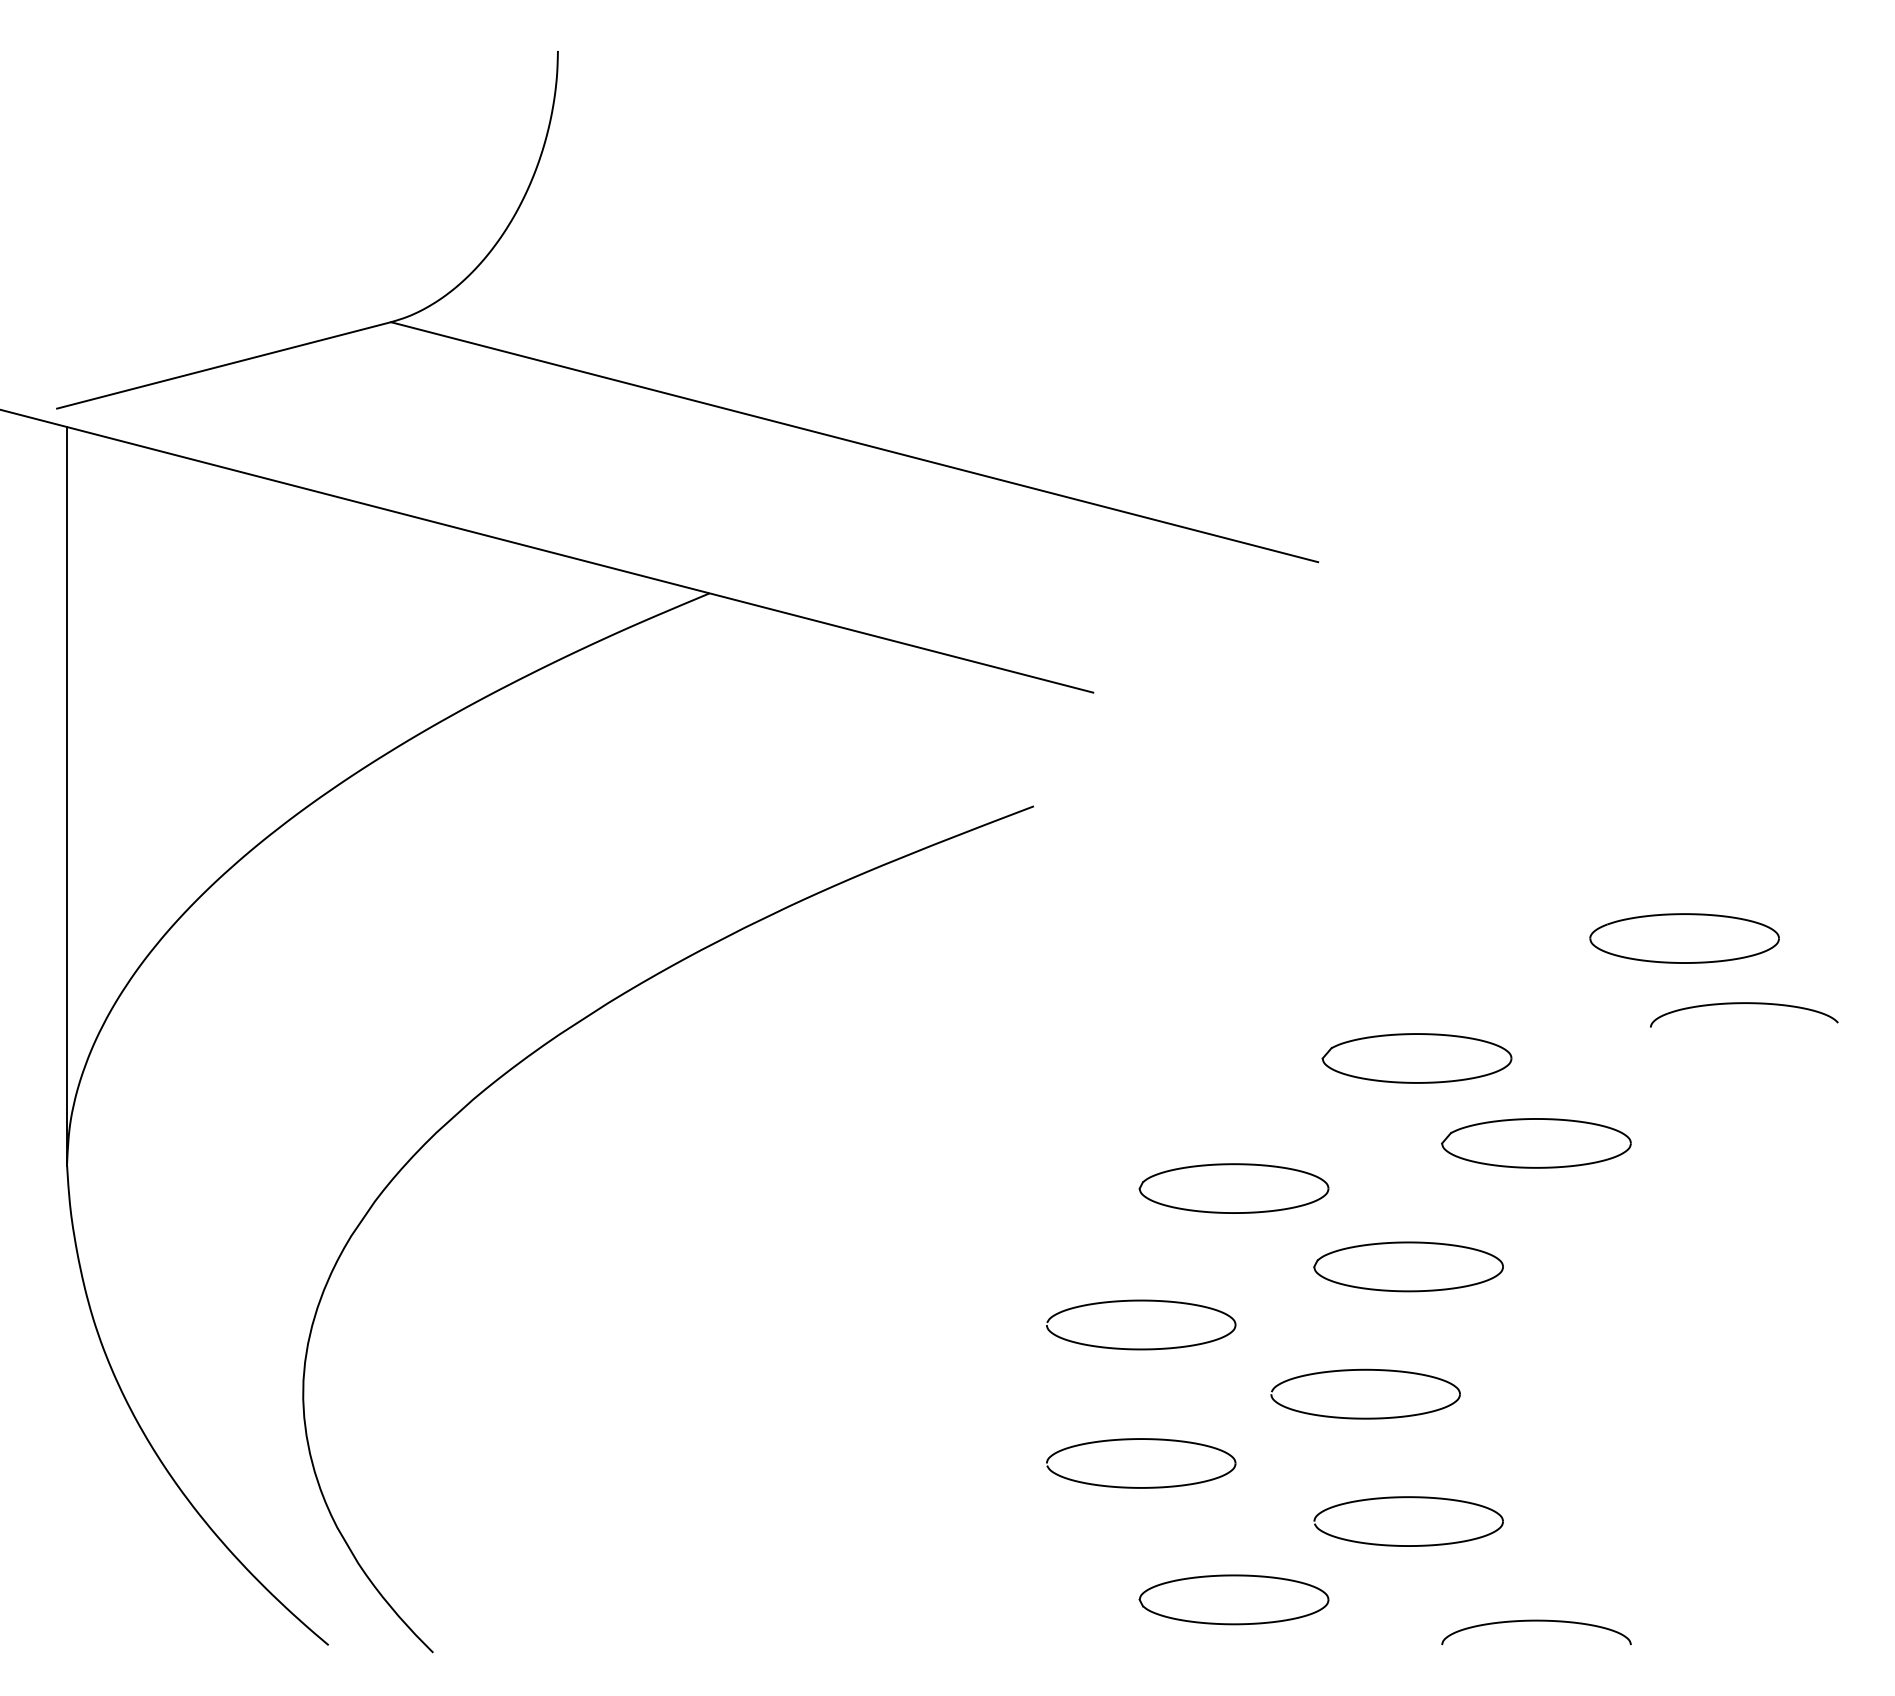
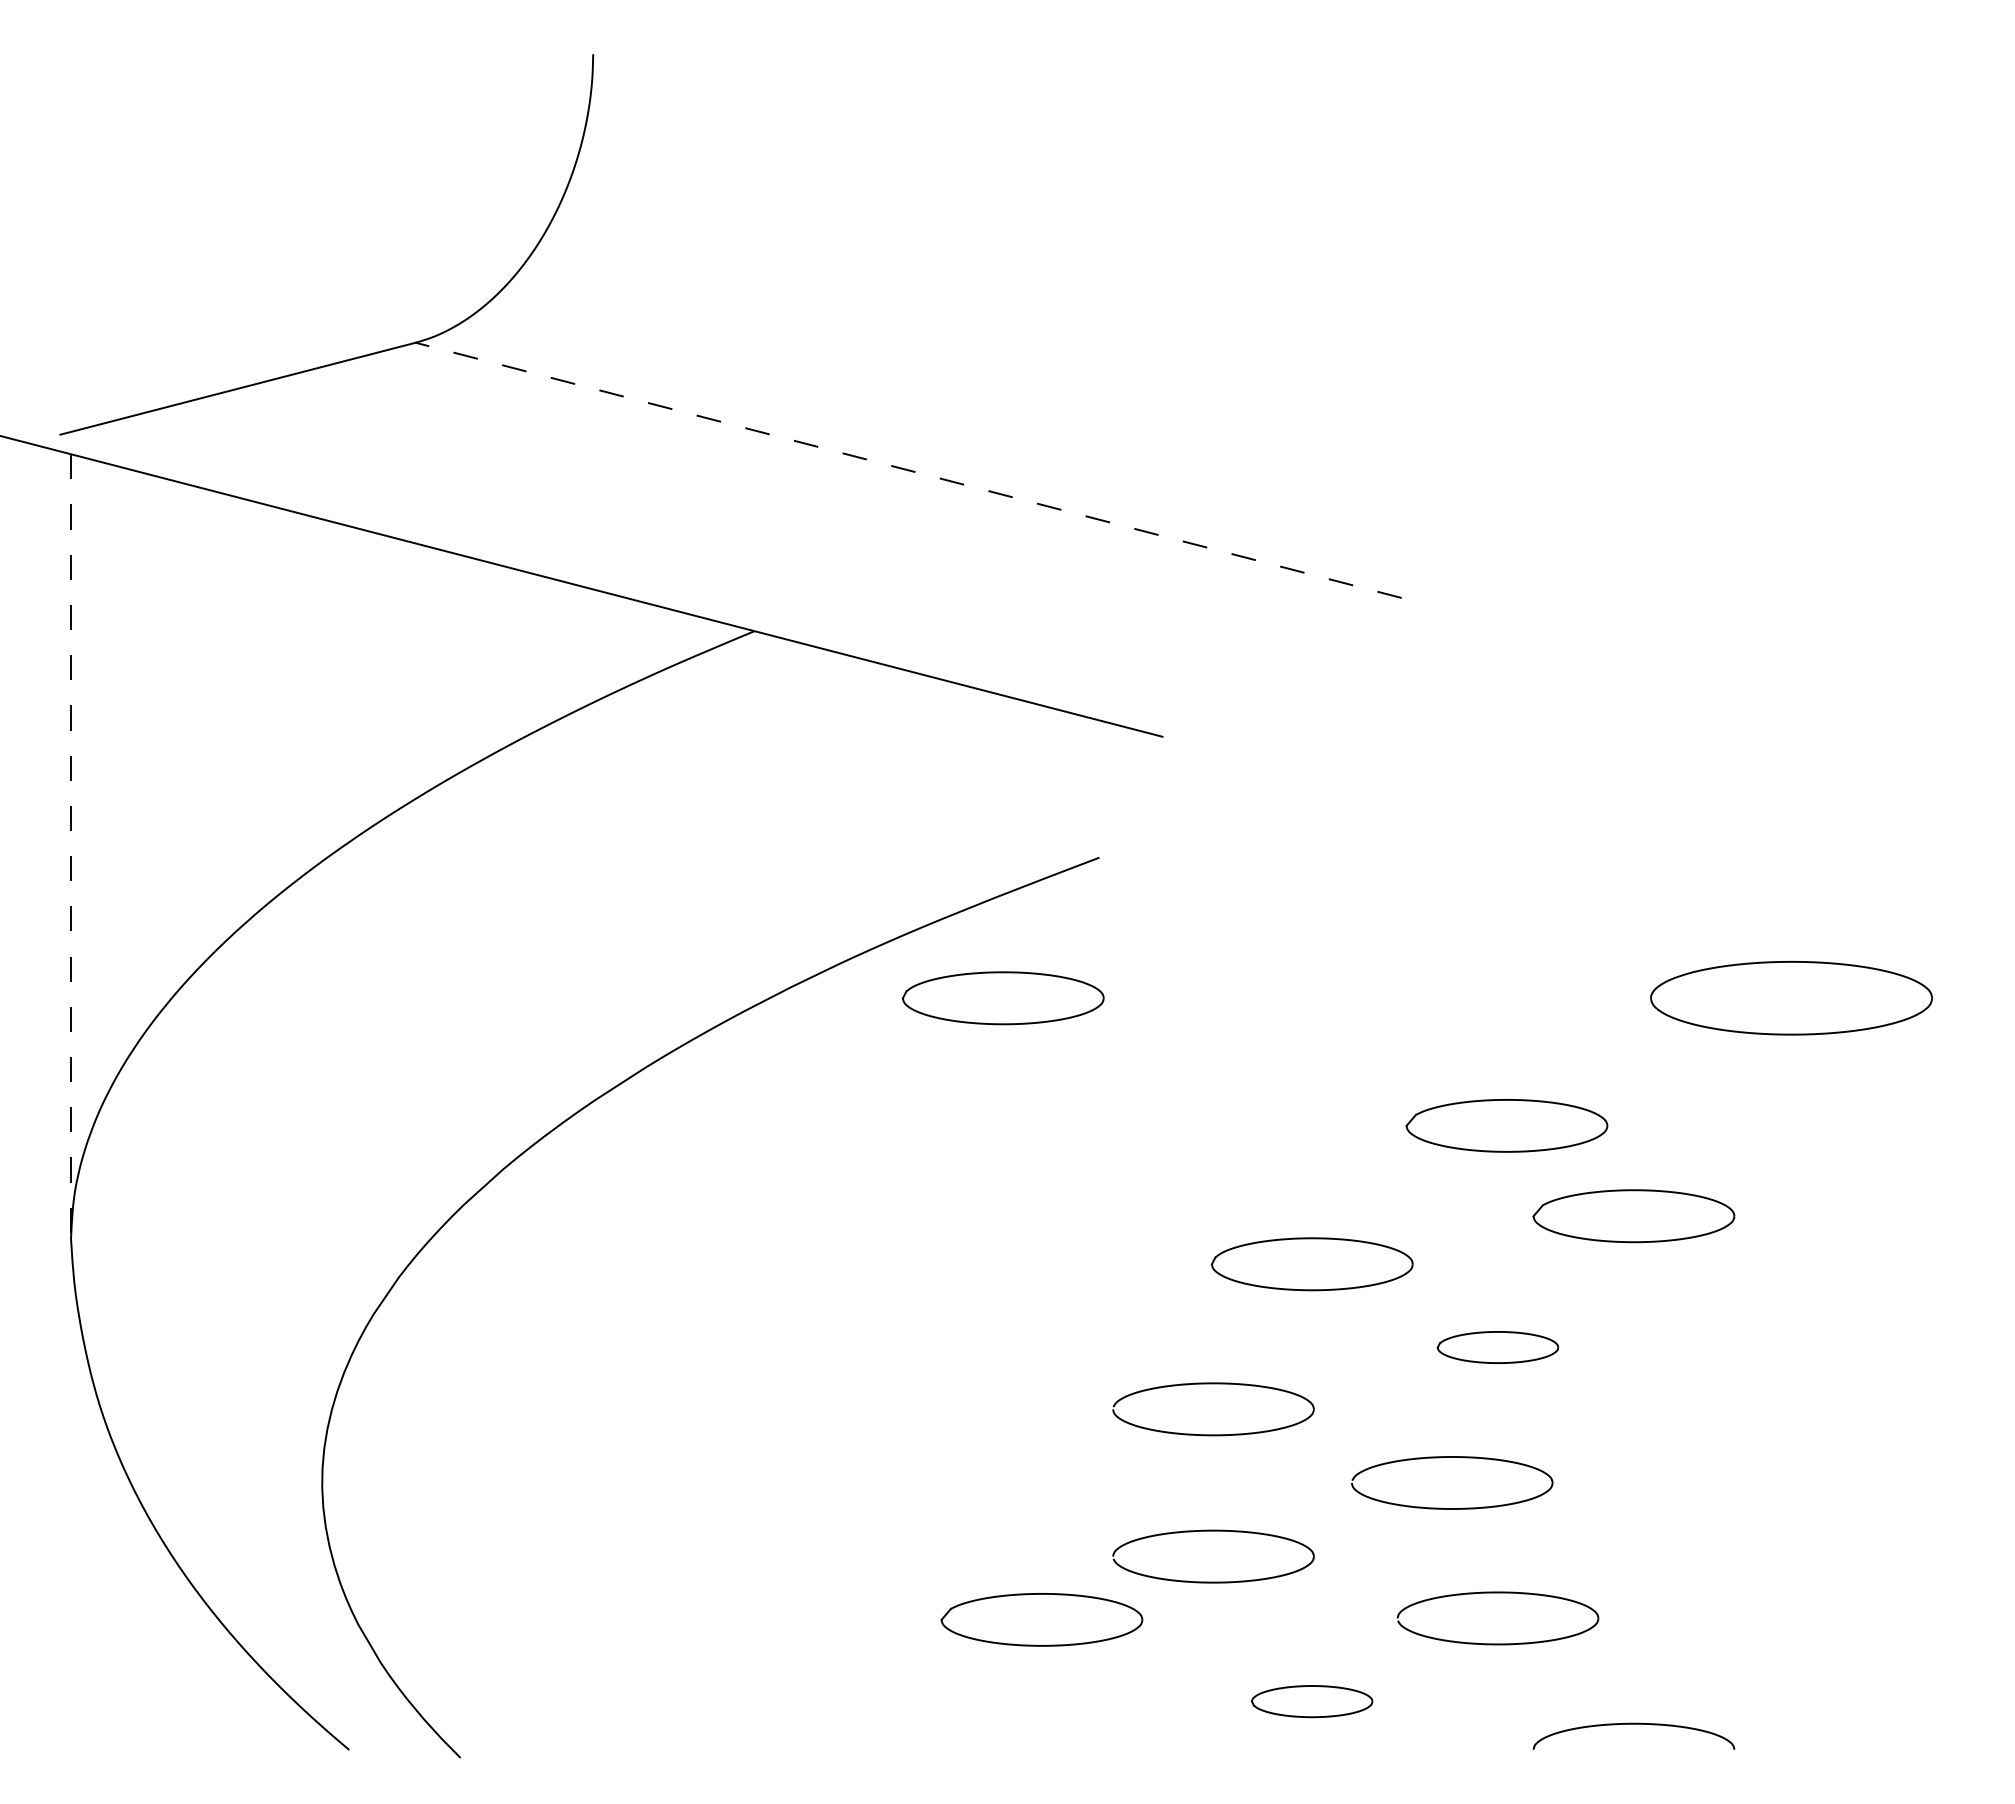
line: (854, 442) -> (908, 470), solid -> dashed
line: (67, 796) -> (71, 847), solid -> dashed
part: (942, 938) -> (1002, 998), added
part: (1684, 938) -> (1791, 998), size x1.4
part: (1743, 1003) -> (1854, 1067), removed
part: (1408, 1266) -> (1497, 1347), size x0.6
part: (979, 1522) -> (1041, 1619), added
part: (1233, 1599) -> (1311, 1701), size x0.6

